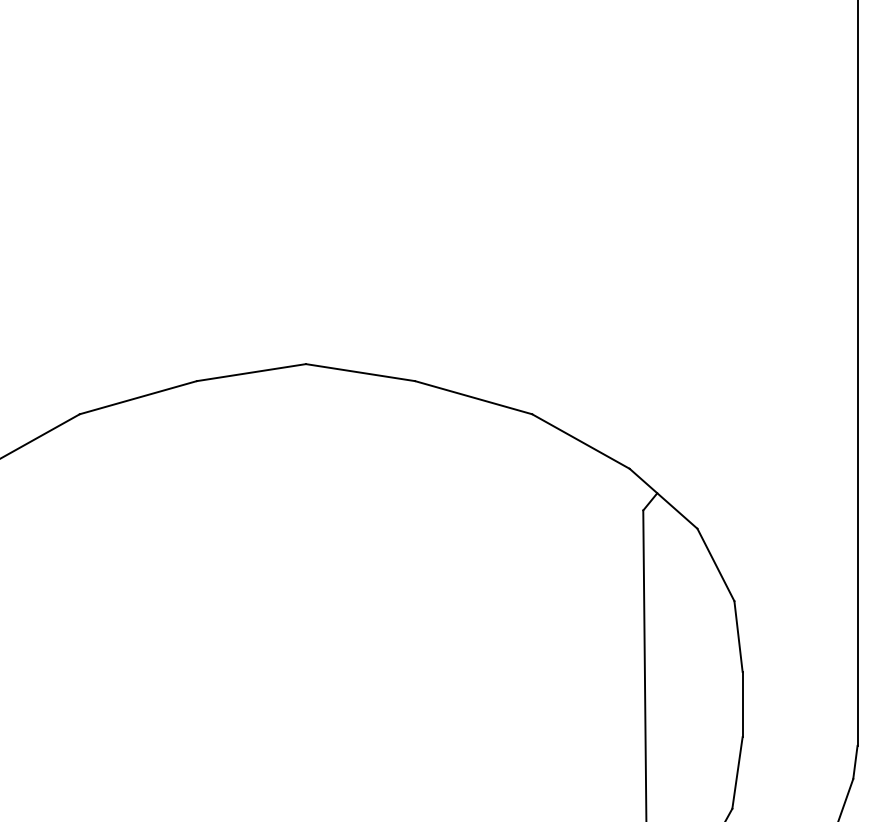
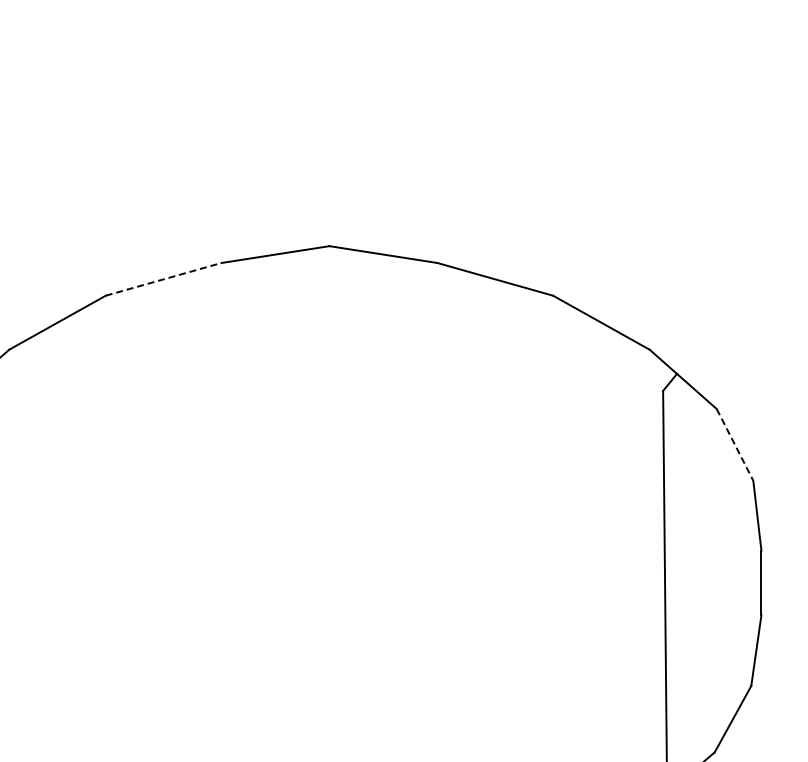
line: (138, 397) -> (163, 279), solid -> dashed
line: (715, 564) -> (734, 444), solid -> dashed

